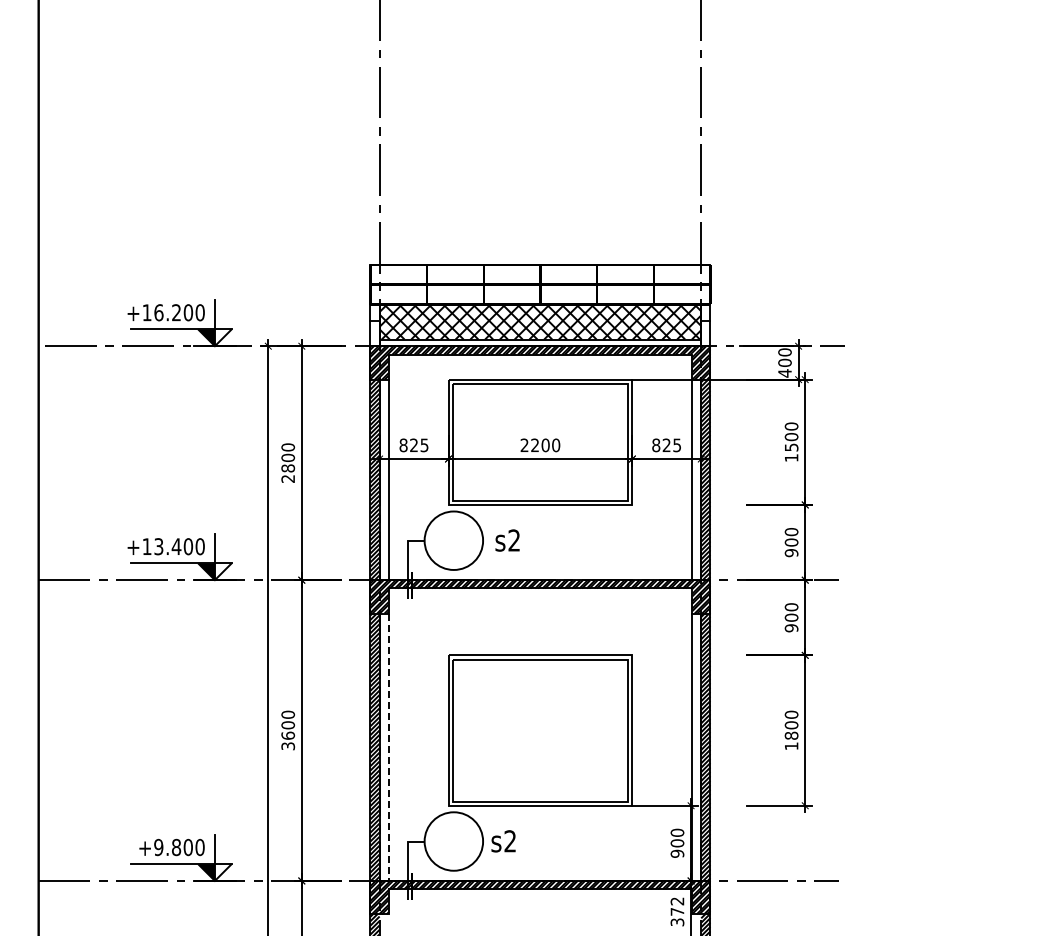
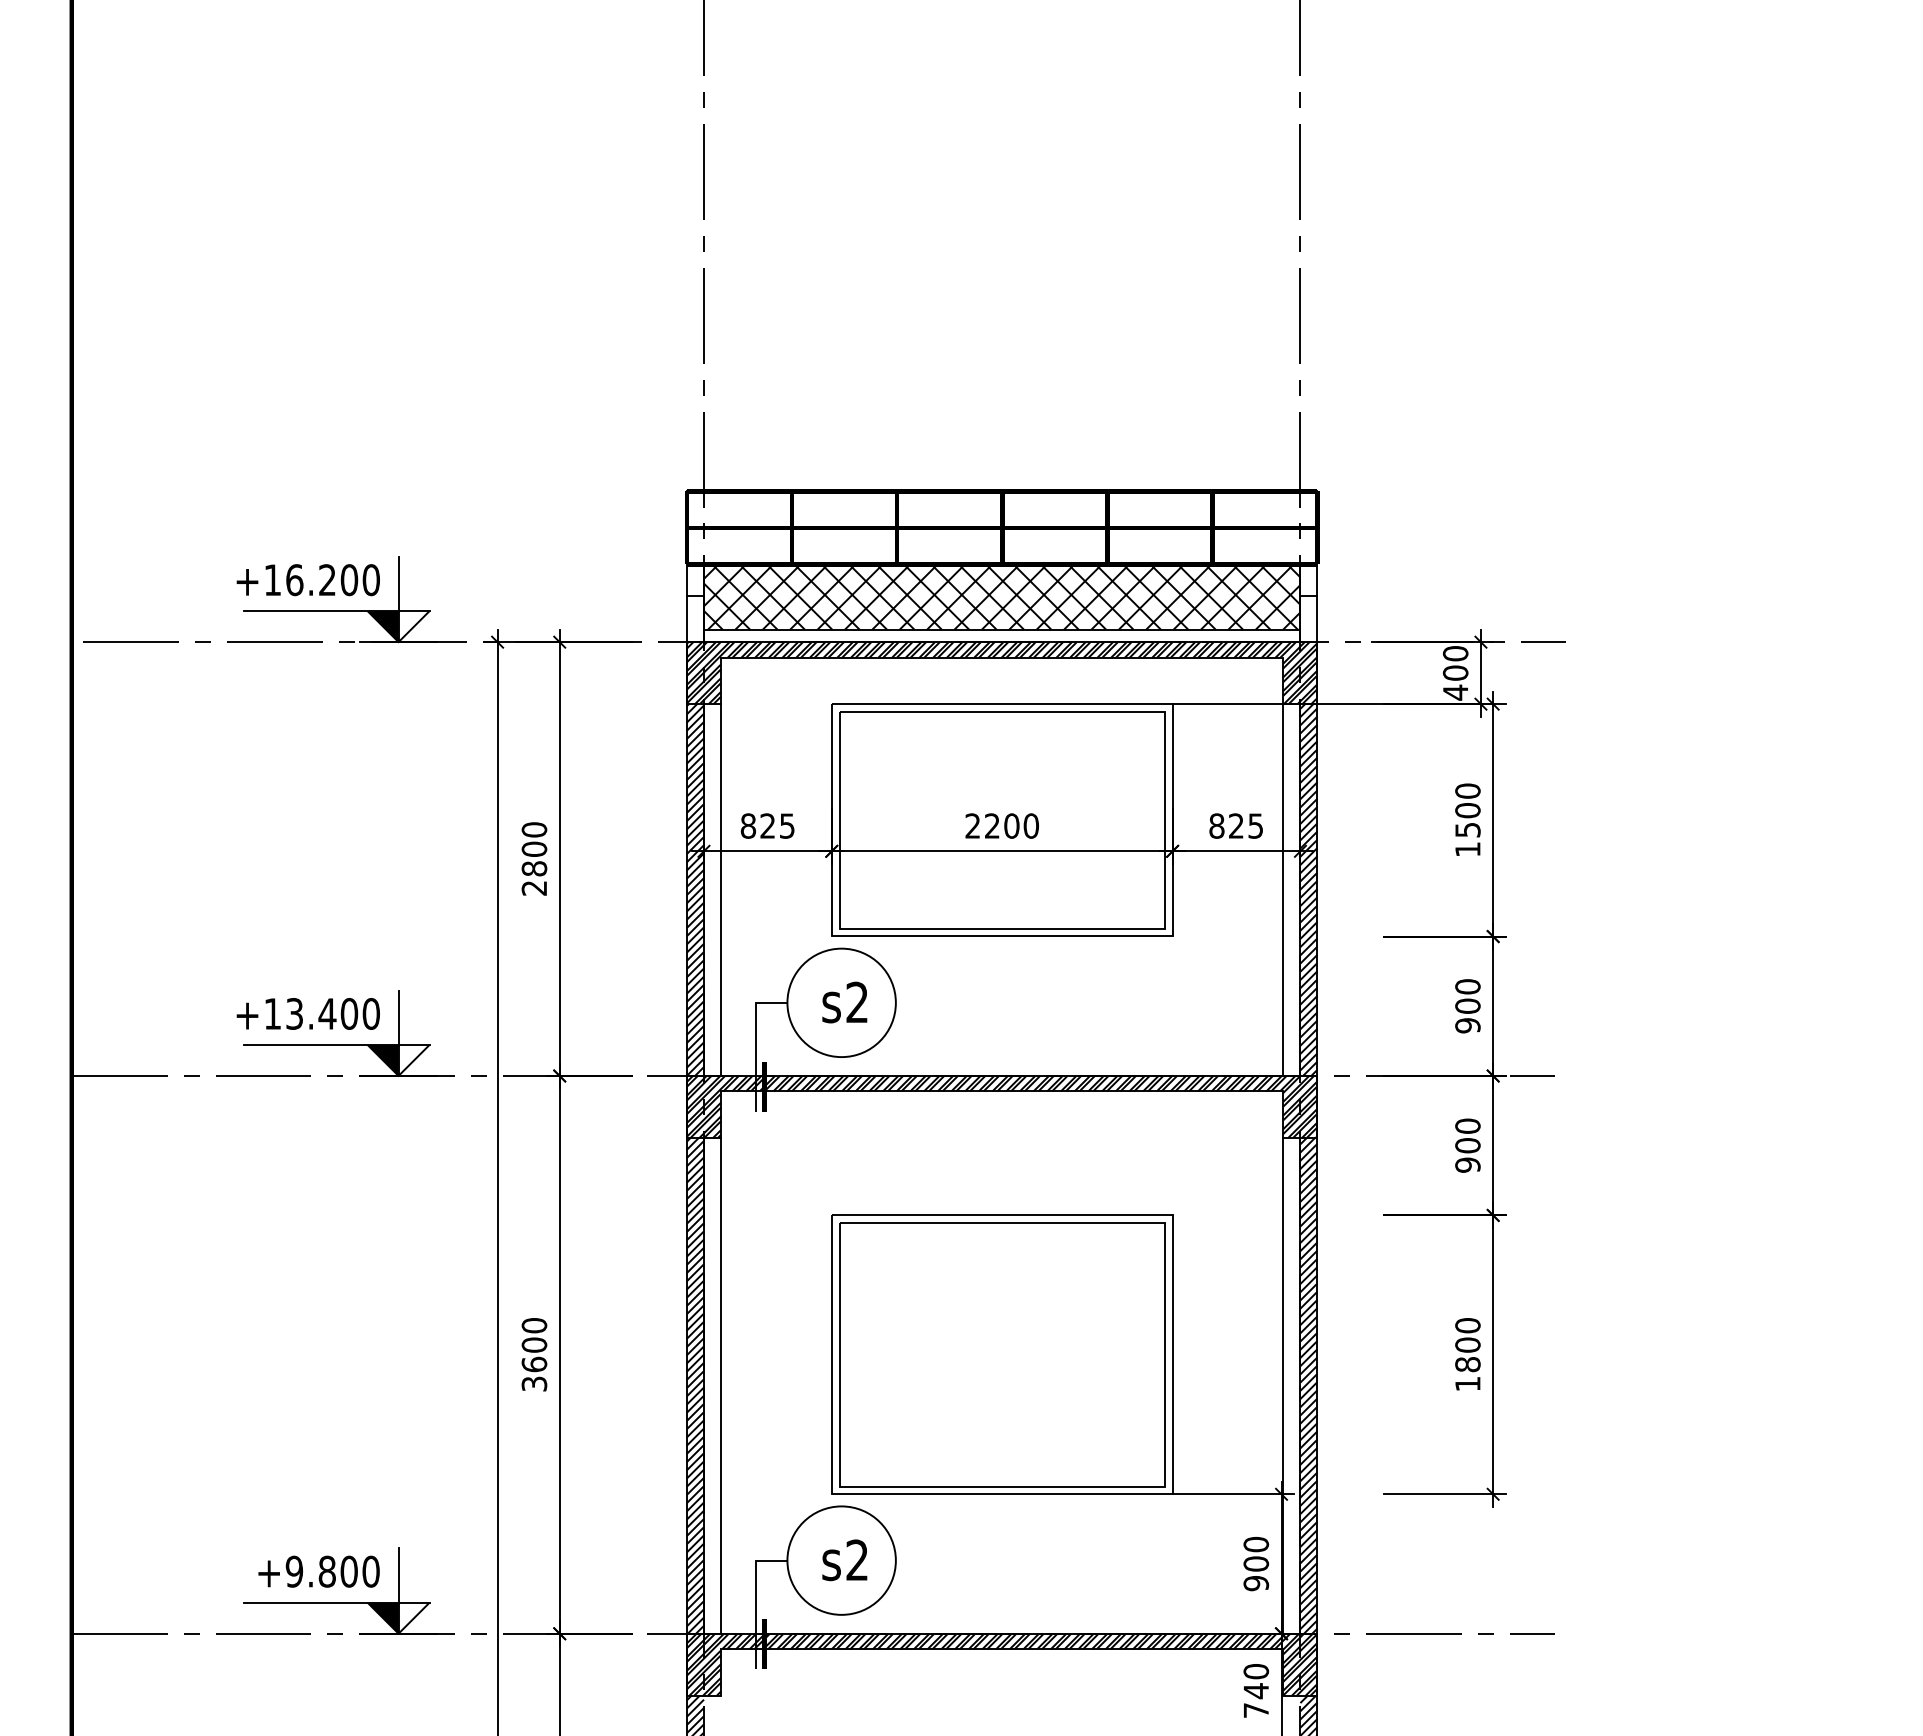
text: (507, 540) -> (844, 1002), moved
line: (388, 747) -> (720, 1386), dashed -> solid
text: (503, 841) -> (844, 1560), moved
text: (677, 911) -> (1256, 1690), 372 -> 740

